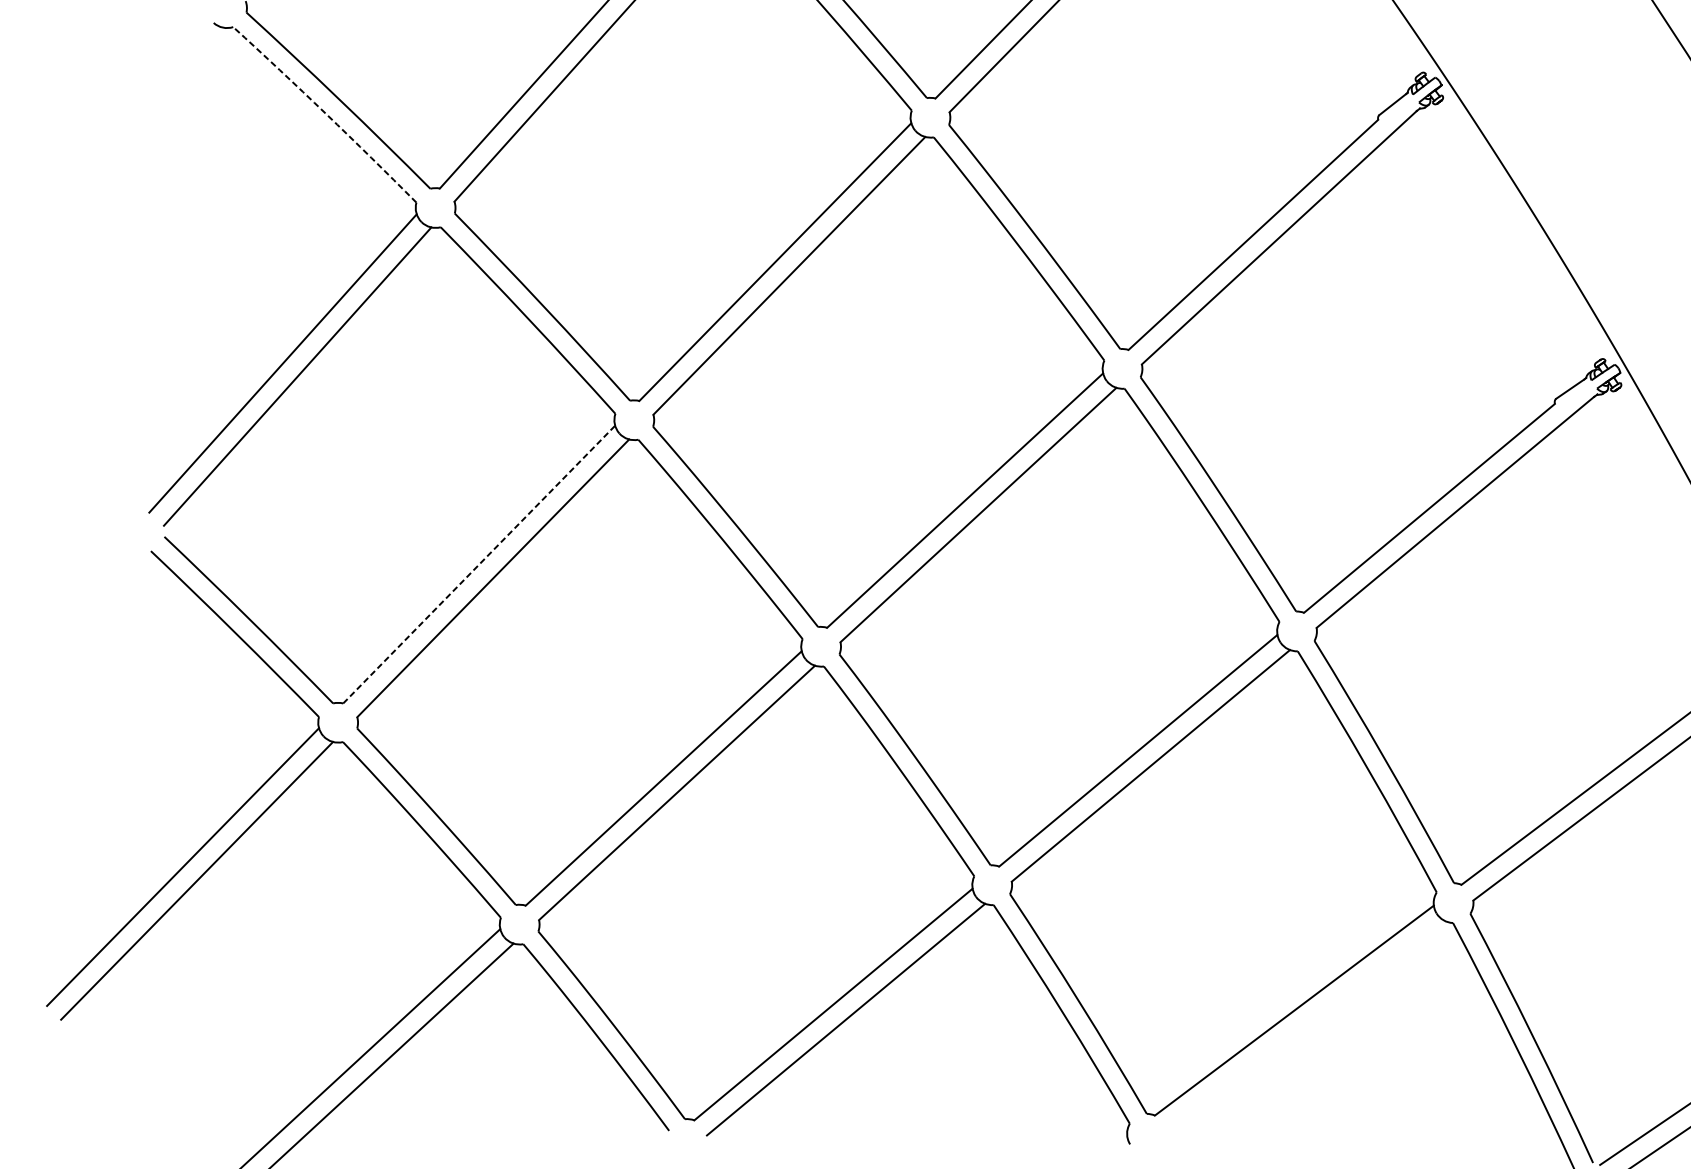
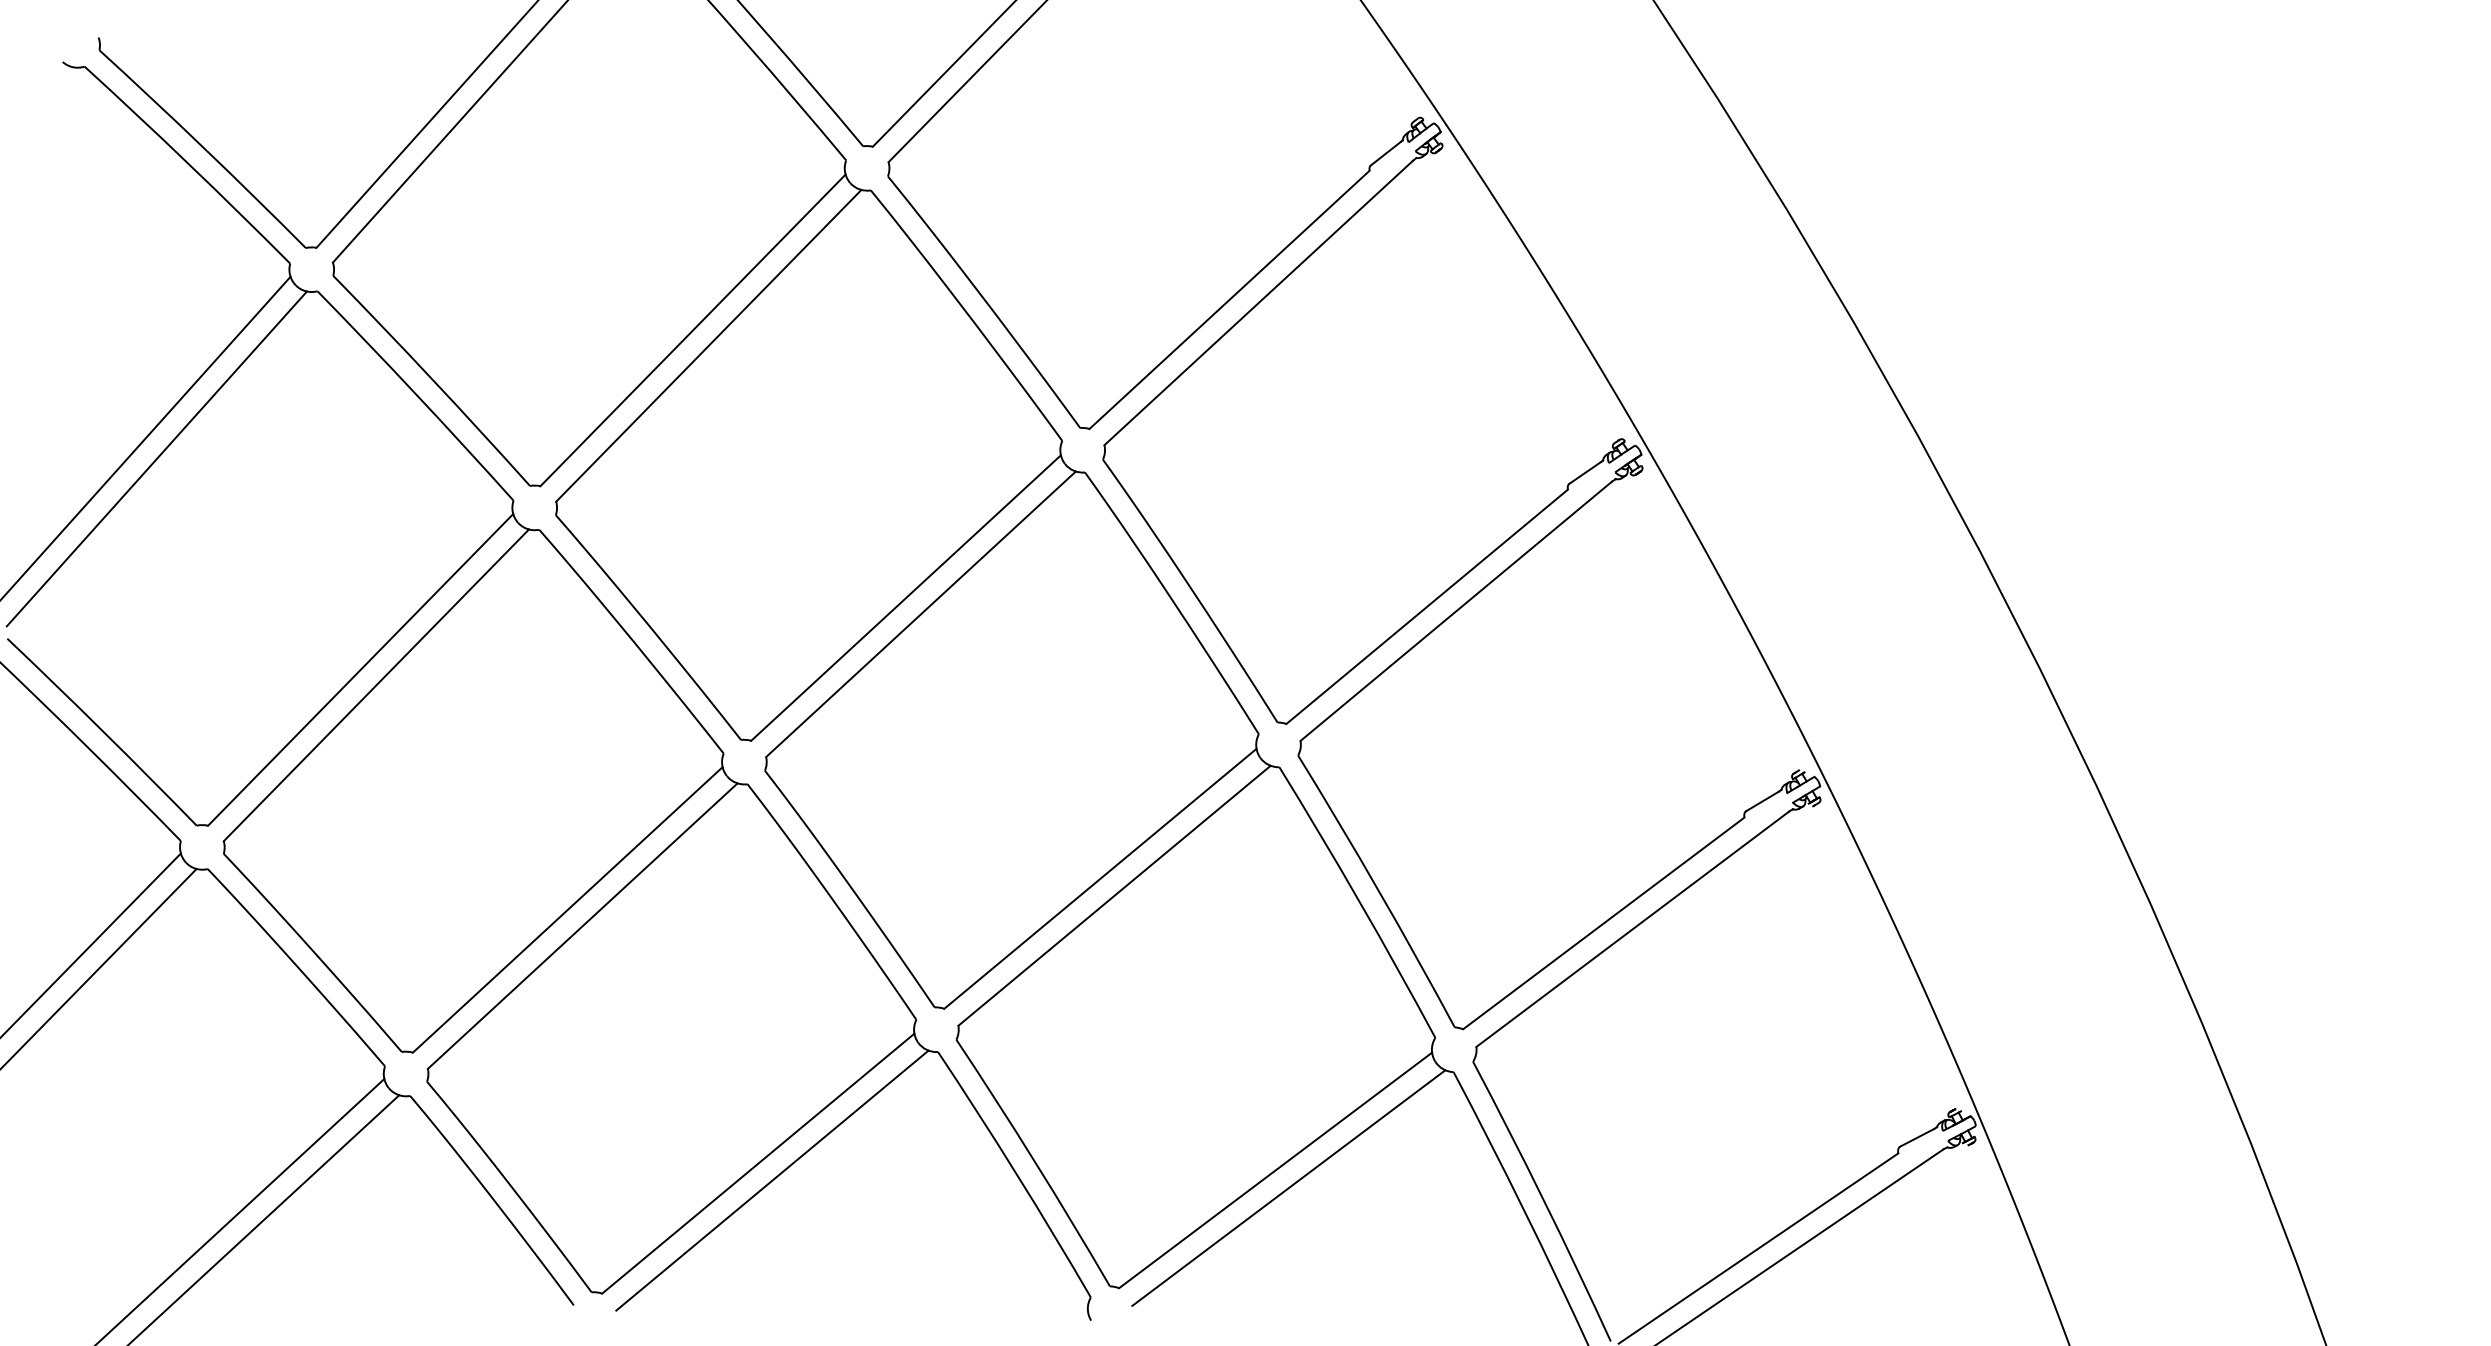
arc: (325, 113) -> (188, 163), dashed -> solid
line: (479, 564) -> (361, 669), dashed -> solid
line: (1305, 1025) -> (1288, 1187), added

